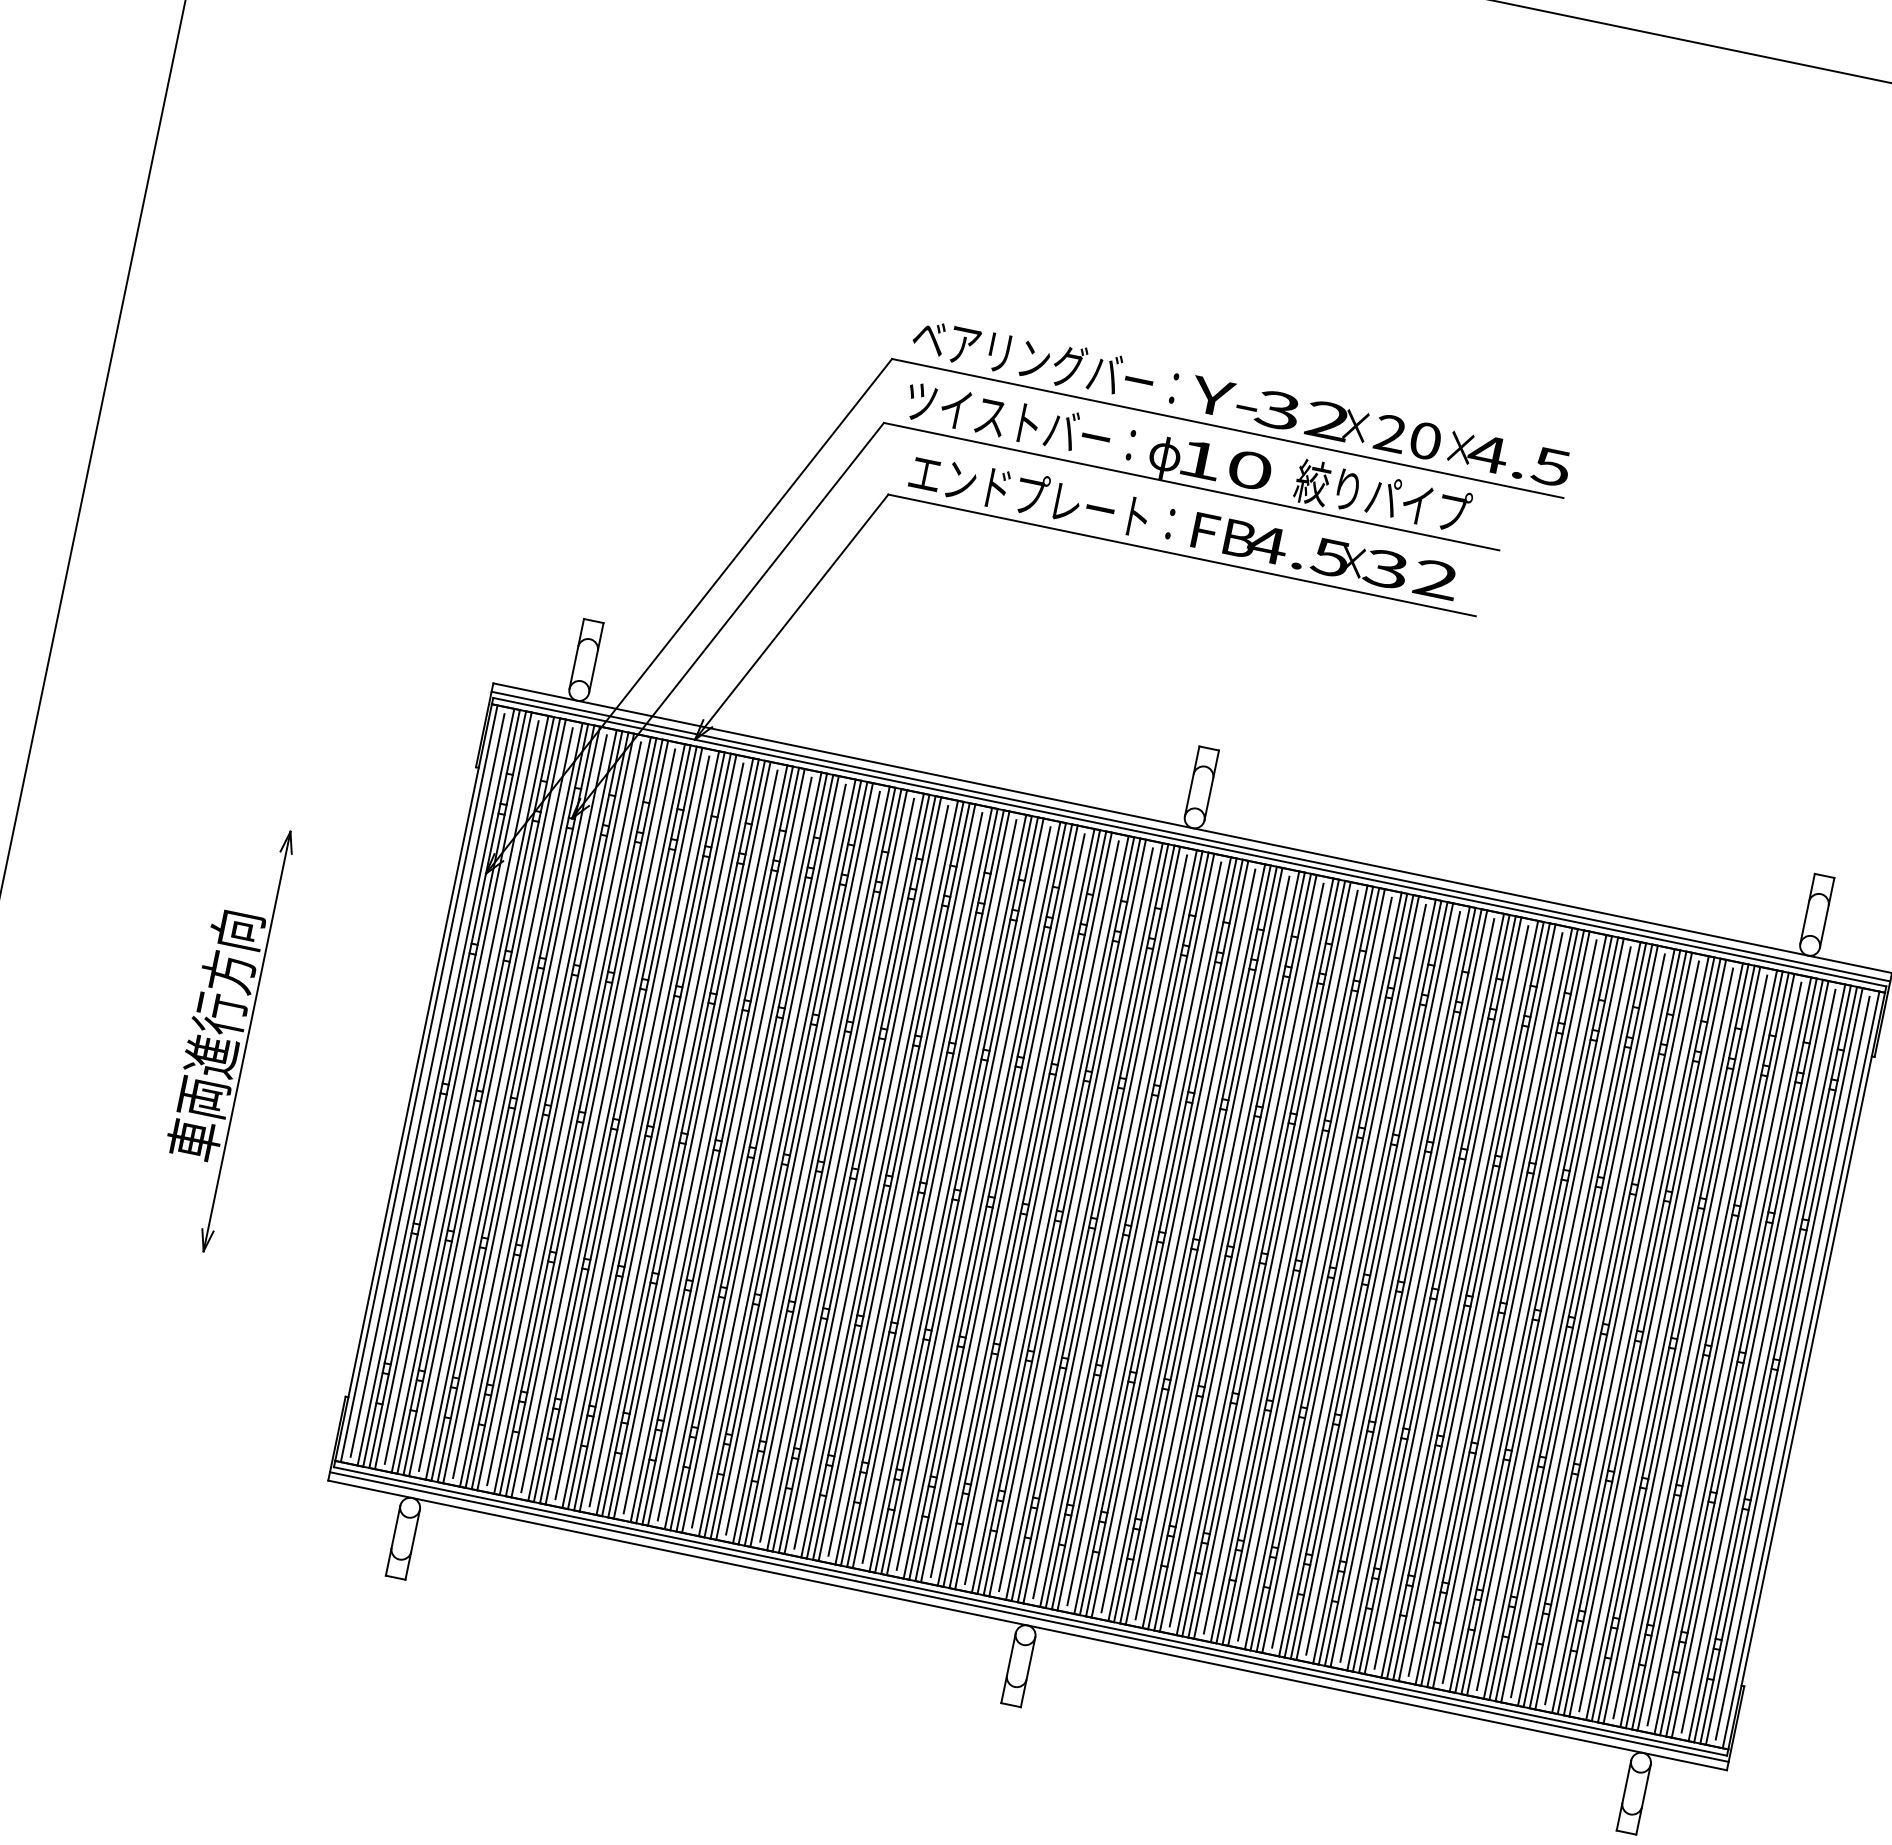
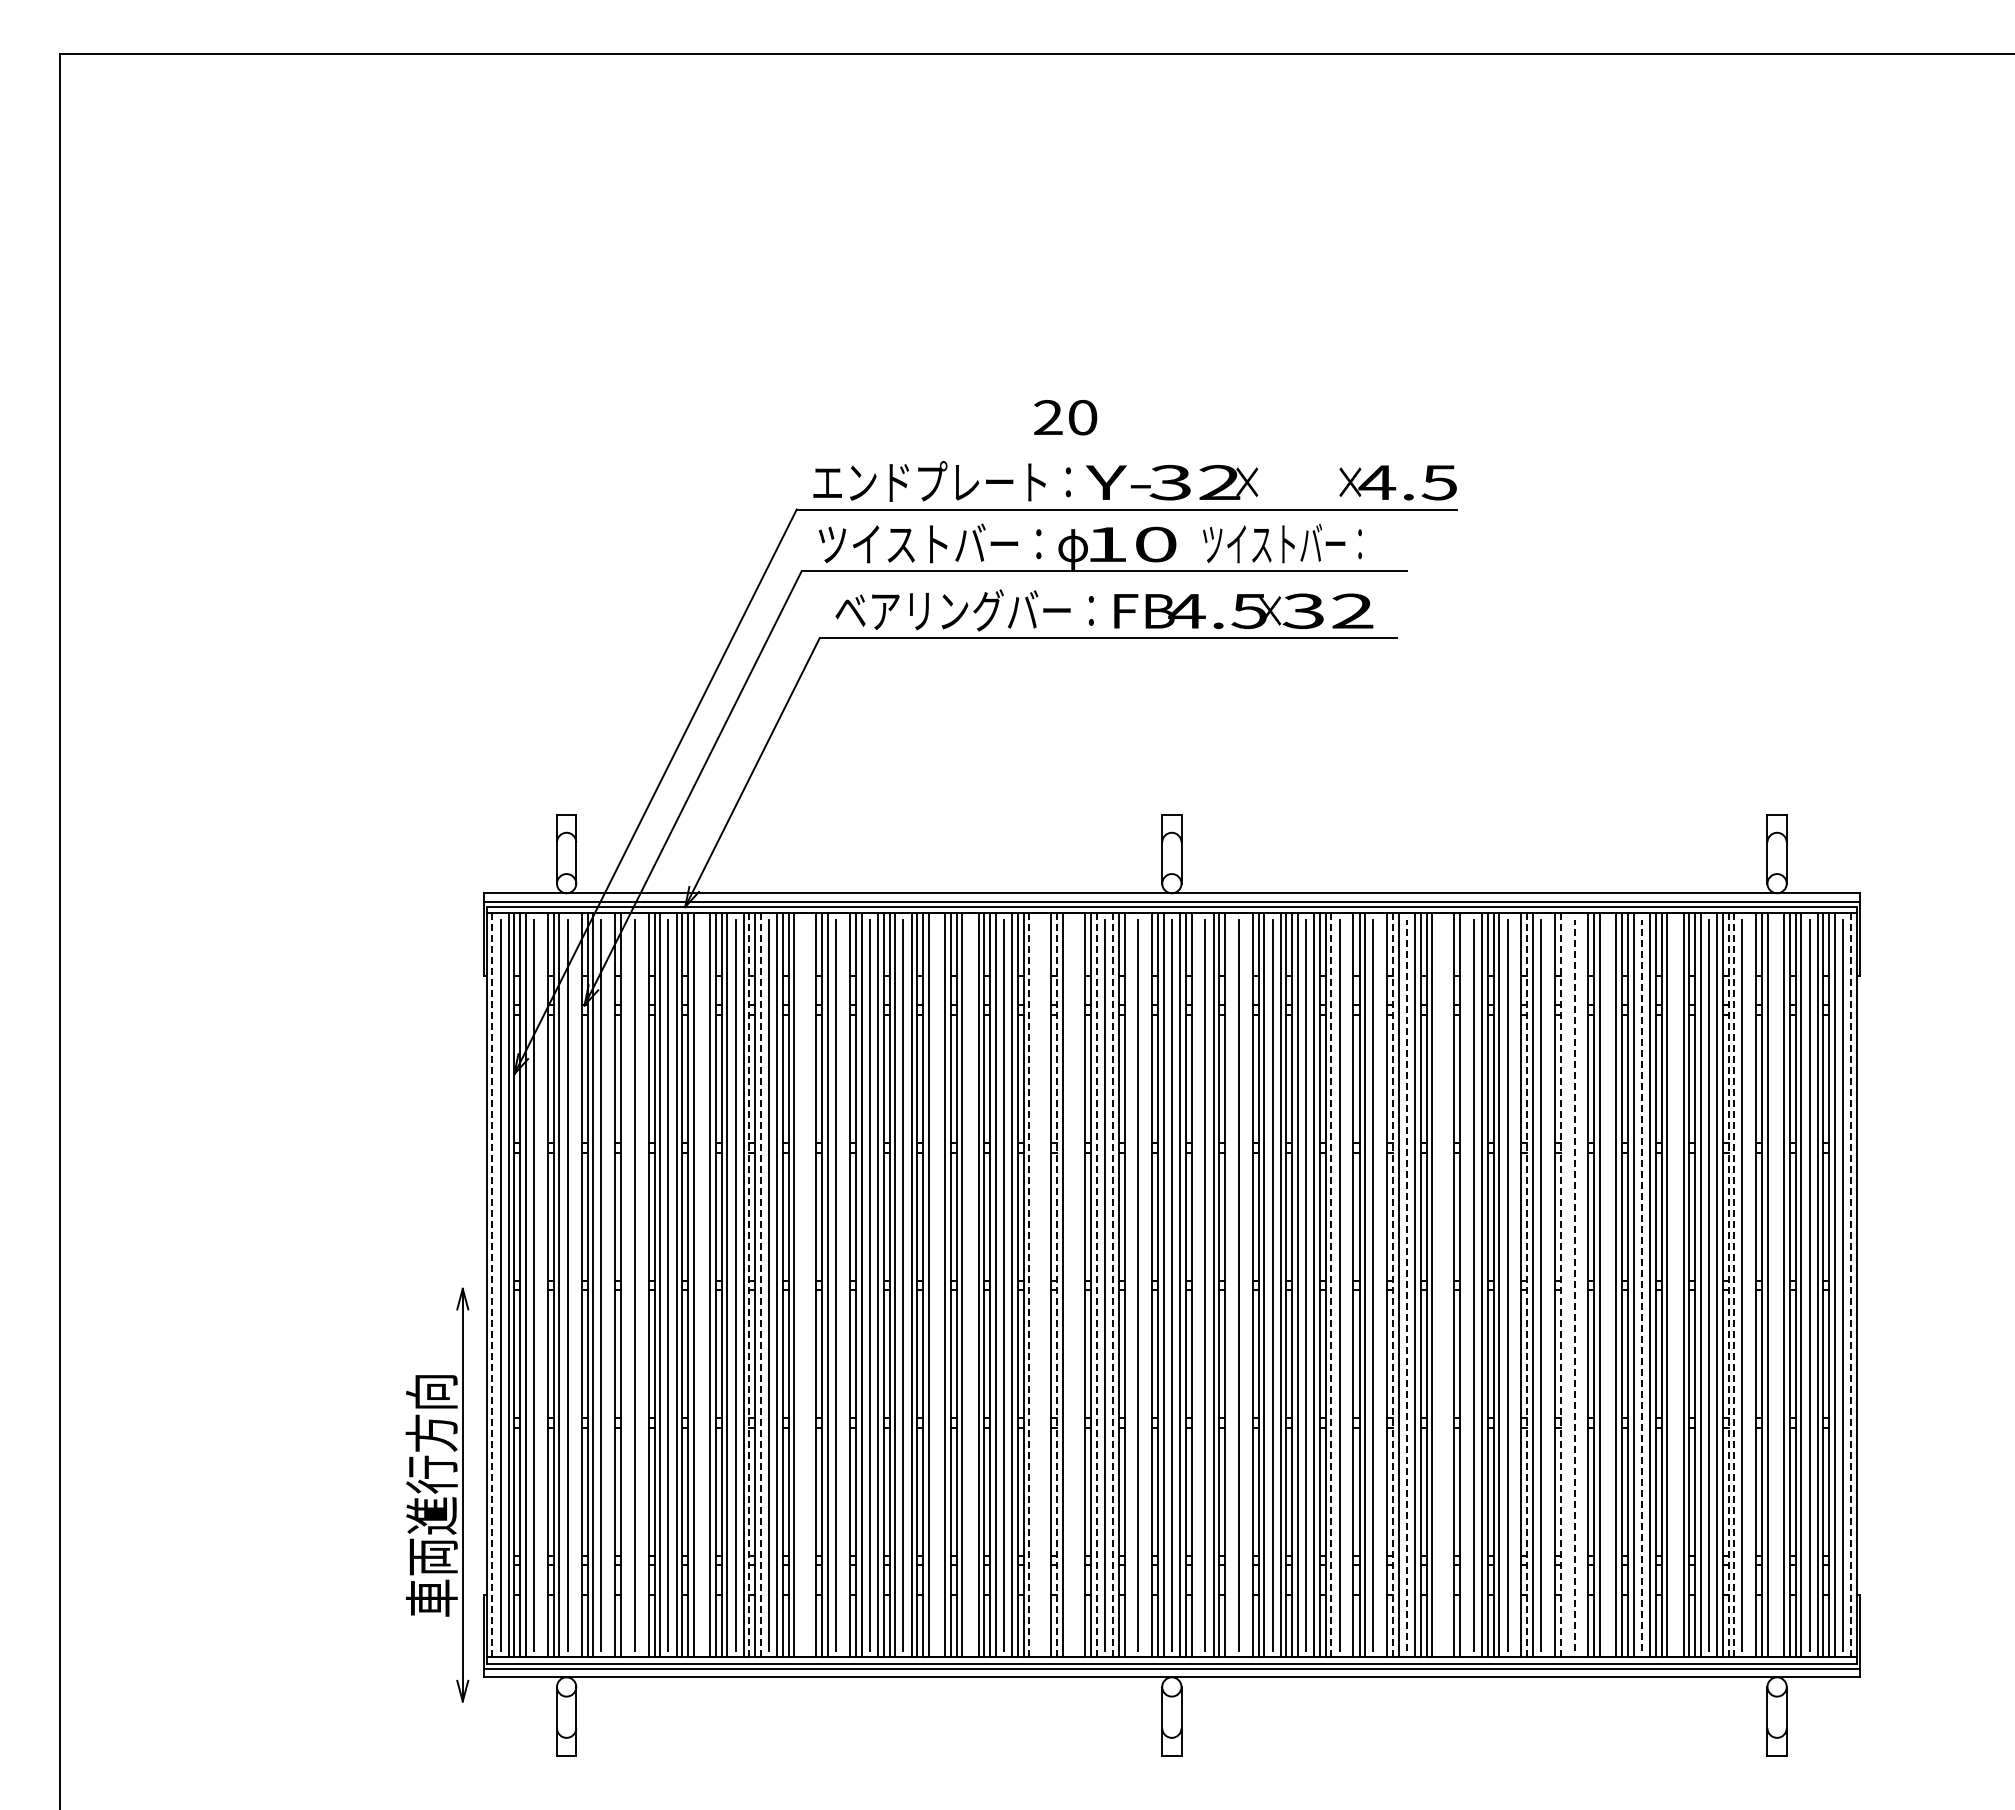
text: (1032, 358) -> (929, 481), ベアリングバー： -> エンドプレート：
text: (1407, 437) -> (1065, 417), moved
text: (1029, 494) -> (952, 610), エンドプレート： -> ベアリングバー：
text: (1382, 496) -> (1286, 543), 絞りパイプ -> ツイストバー：
part: (221, 1035) -> (437, 1494), moved
line: (419, 1082) -> (492, 1284), solid -> dashed
line: (470, 1094) -> (542, 1285), removed
line: (503, 1101) -> (575, 1285), removed
line: (538, 1108) -> (609, 1285), removed
line: (555, 1112) -> (626, 1285), removed
line: (572, 1115) -> (643, 1285), removed
line: (631, 1127) -> (701, 1285), removed
line: (680, 1137) -> (749, 1284), solid -> dashed
line: (692, 1139) -> (760, 1284), solid -> dashed
line: (734, 1149) -> (802, 1285), removed
line: (742, 1150) -> (810, 1285), removed
line: (777, 1158) -> (844, 1285), removed
line: (870, 1177) -> (936, 1285), removed
line: (905, 1184) -> (970, 1285), removed
line: (965, 1196) -> (1029, 1284), solid -> dashed
line: (973, 1198) -> (1037, 1285), removed
line: (981, 1200) -> (1045, 1285), removed
line: (994, 1201) -> (1057, 1284), solid -> dashed
line: (1008, 1205) -> (1071, 1285), removed
line: (1016, 1207) -> (1079, 1285), removed
line: (1033, 1210) -> (1096, 1284), solid -> dashed
line: (1050, 1213) -> (1113, 1284), solid -> dashed
line: (1068, 1218) -> (1130, 1285), removed
line: (1084, 1221) -> (1146, 1285), removed
line: (1136, 1232) -> (1197, 1285), removed
line: (1169, 1239) -> (1230, 1285), removed
line: (1187, 1242) -> (1247, 1285), removed
line: (1272, 1259) -> (1331, 1284), solid -> dashed
line: (1288, 1263) -> (1347, 1285), removed
line: (1323, 1271) -> (1381, 1285), removed
line: (1335, 1272) -> (1393, 1284), solid -> dashed
line: (1348, 1275) -> (1406, 1284), solid -> dashed
line: (1383, 1283) -> (1440, 1285), removed
line: (1391, 1285) -> (1448, 1285), removed
line: (1408, 1288) -> (1465, 1285), removed
line: (1459, 1299) -> (1515, 1285), removed
line: (1471, 1300) -> (1527, 1284), solid -> dashed
line: (1494, 1306) -> (1549, 1285), removed
line: (1505, 1307) -> (1560, 1284), solid -> dashed
line: (1511, 1310) -> (1566, 1285), removed
line: (1519, 1310) -> (1574, 1284), solid -> dashed
line: (1527, 1313) -> (1582, 1285), removed
line: (1554, 1318) -> (1608, 1285), removed
line: (1587, 1324) -> (1641, 1284), solid -> dashed
line: (1622, 1333) -> (1675, 1285), removed
line: (1676, 1343) -> (1728, 1284), solid -> dashed
line: (1682, 1344) -> (1734, 1284), solid -> dashed
line: (1698, 1348) -> (1750, 1285), removed
line: (1724, 1354) -> (1776, 1285), removed
line: (1801, 1369) -> (1851, 1284), solid -> dashed

